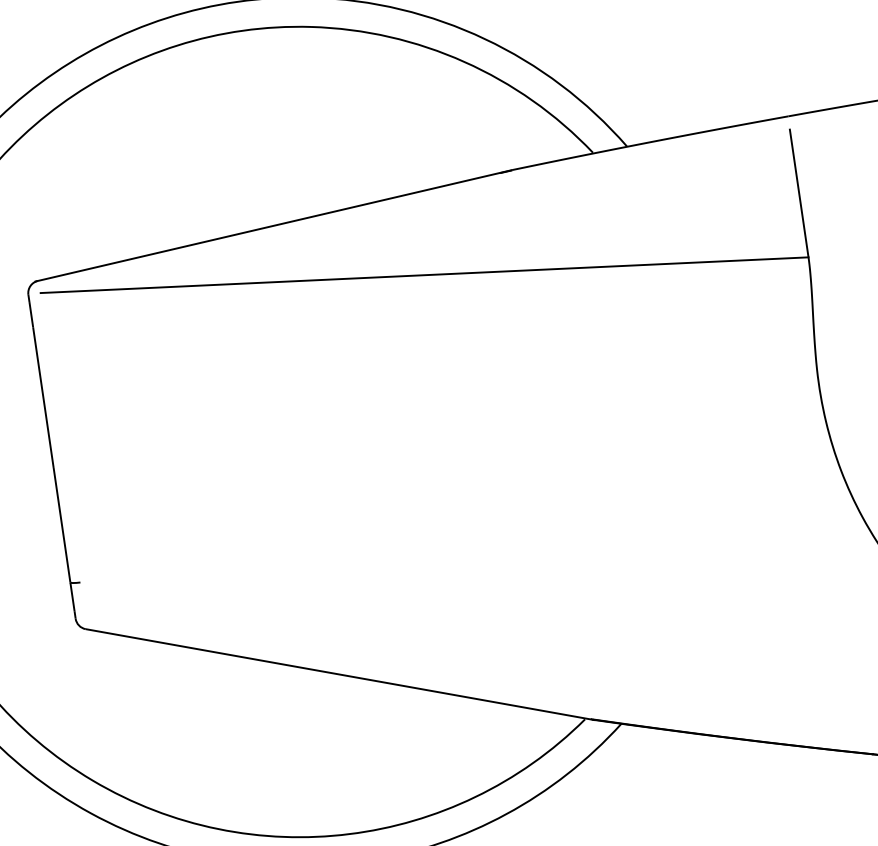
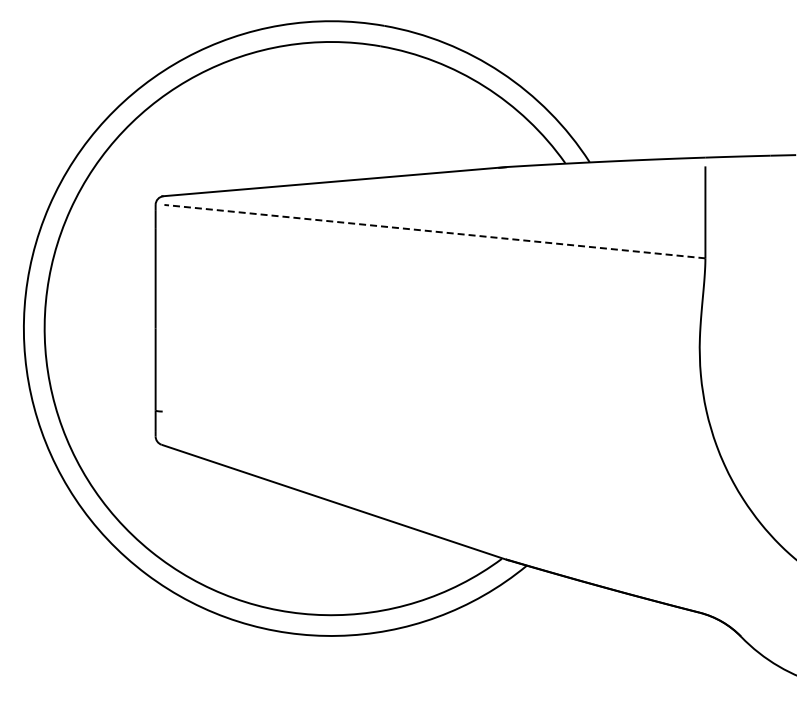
line: (423, 275) -> (434, 231), solid -> dashed

